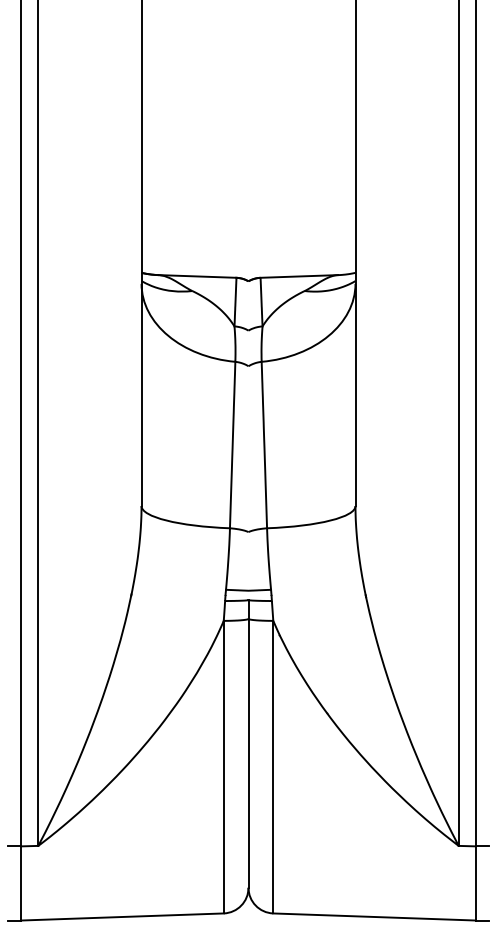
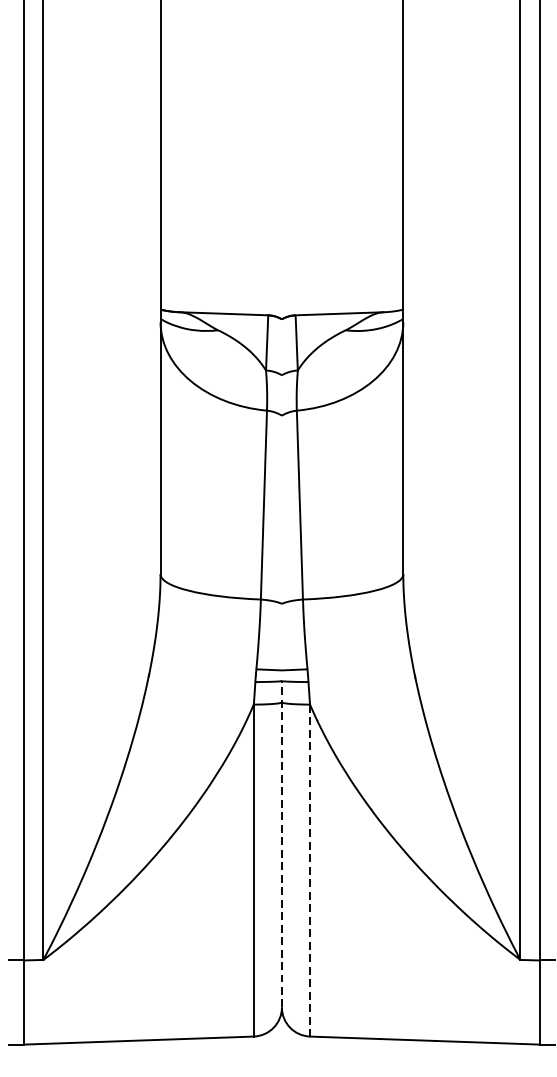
line: (248, 743) -> (281, 843), solid -> dashed
line: (273, 767) -> (310, 870), solid -> dashed

